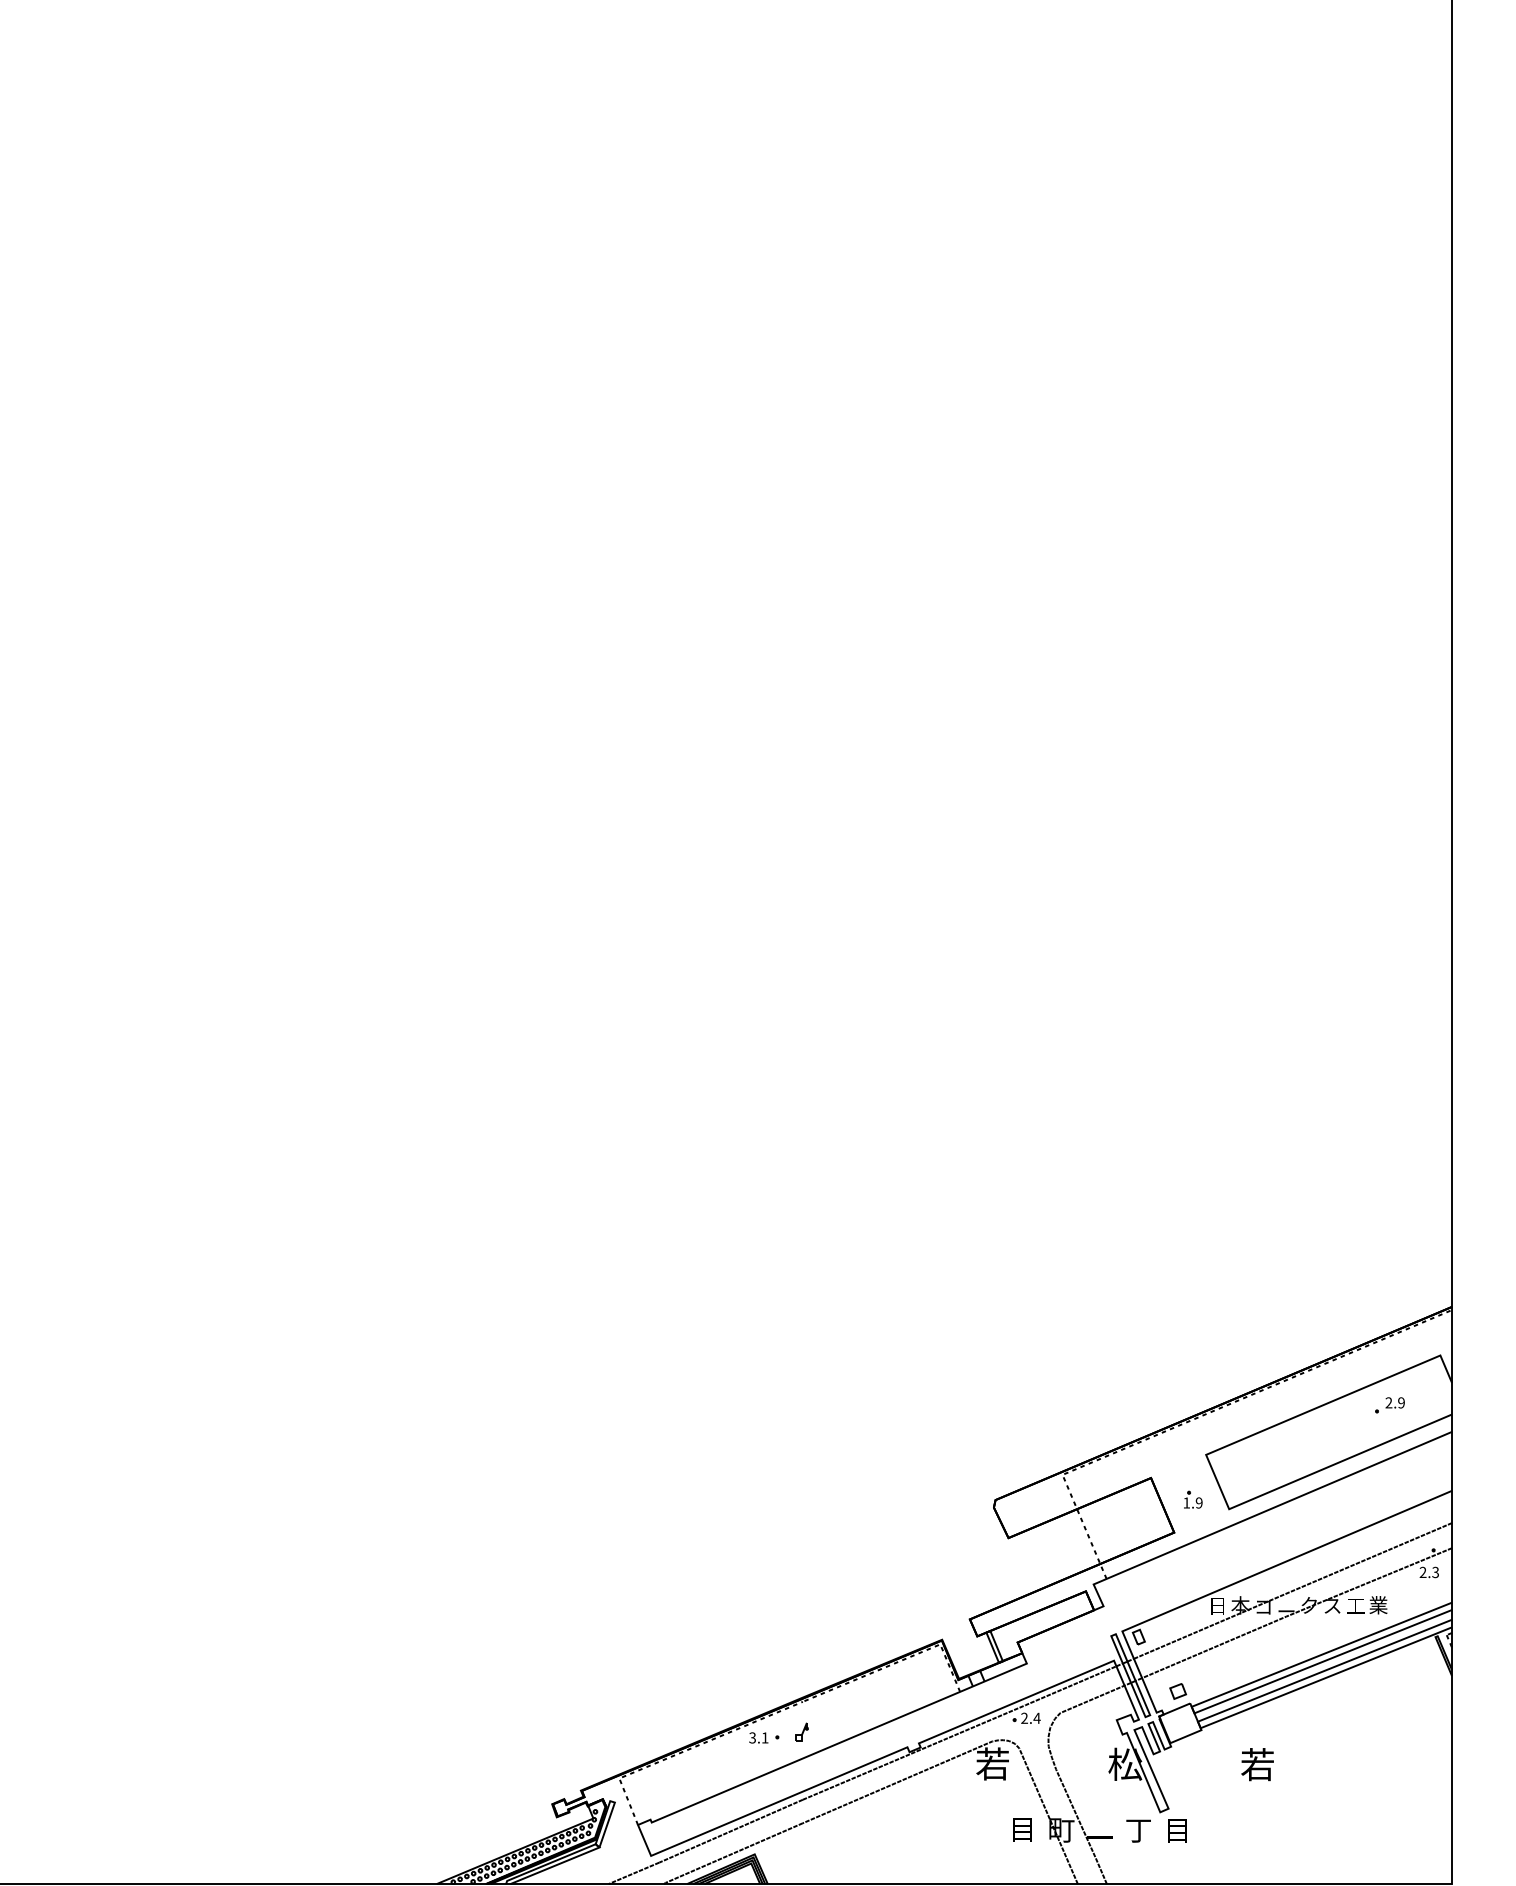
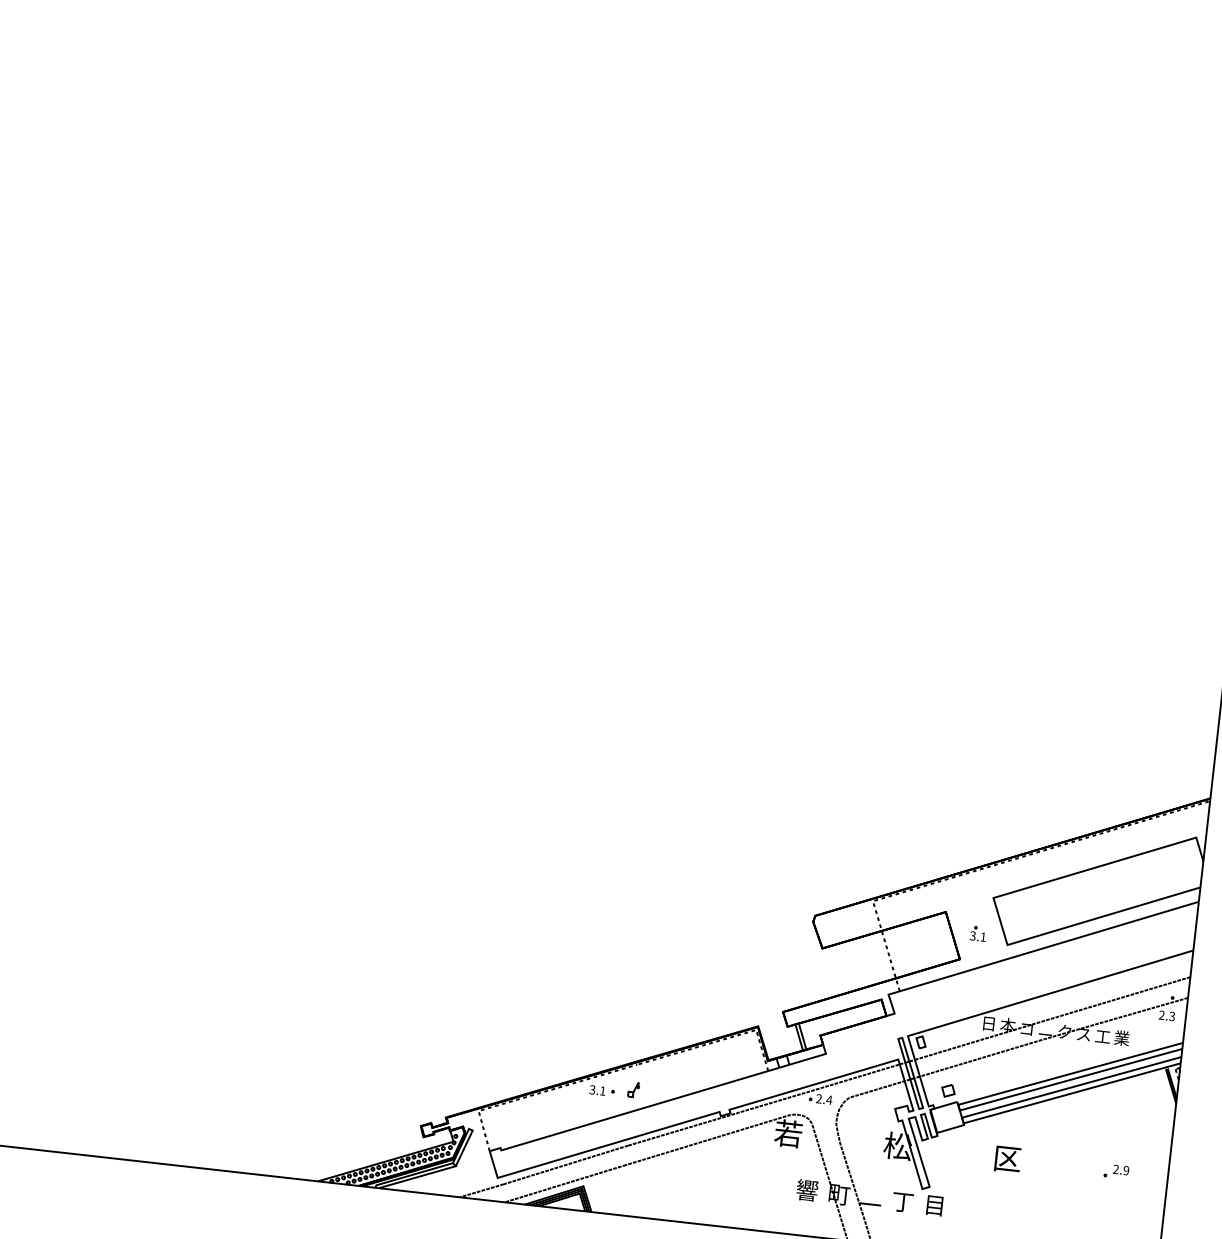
part: (1389, 1405) -> (1116, 1171), moved
text: (1192, 1502) -> (977, 936), 1.9 -> 3.1
text: (1257, 1764) -> (1007, 1158), 若 -> 区
text: (1022, 1829) -> (807, 1190), 目 -> 響

